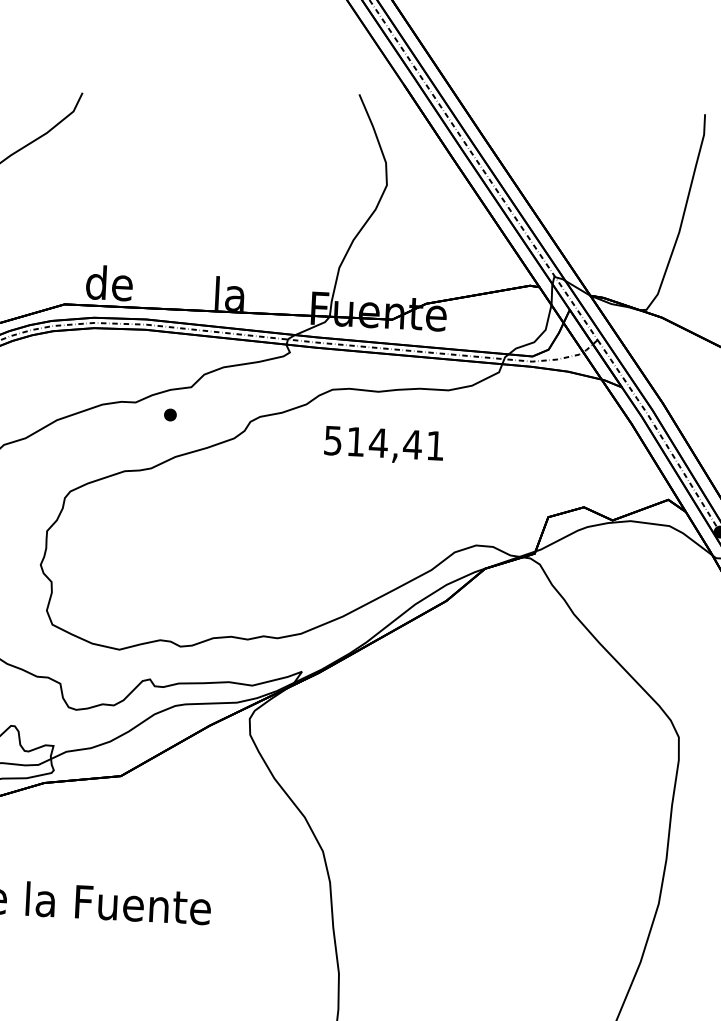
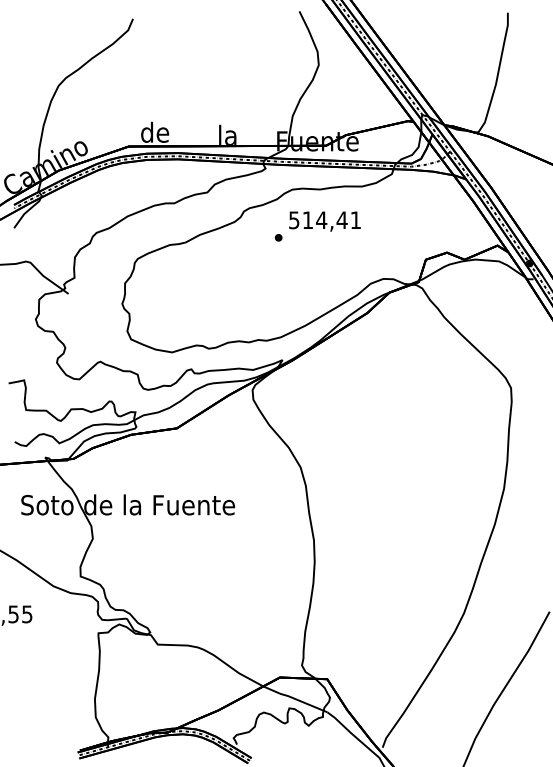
part: (170, 414) -> (278, 237), moved

